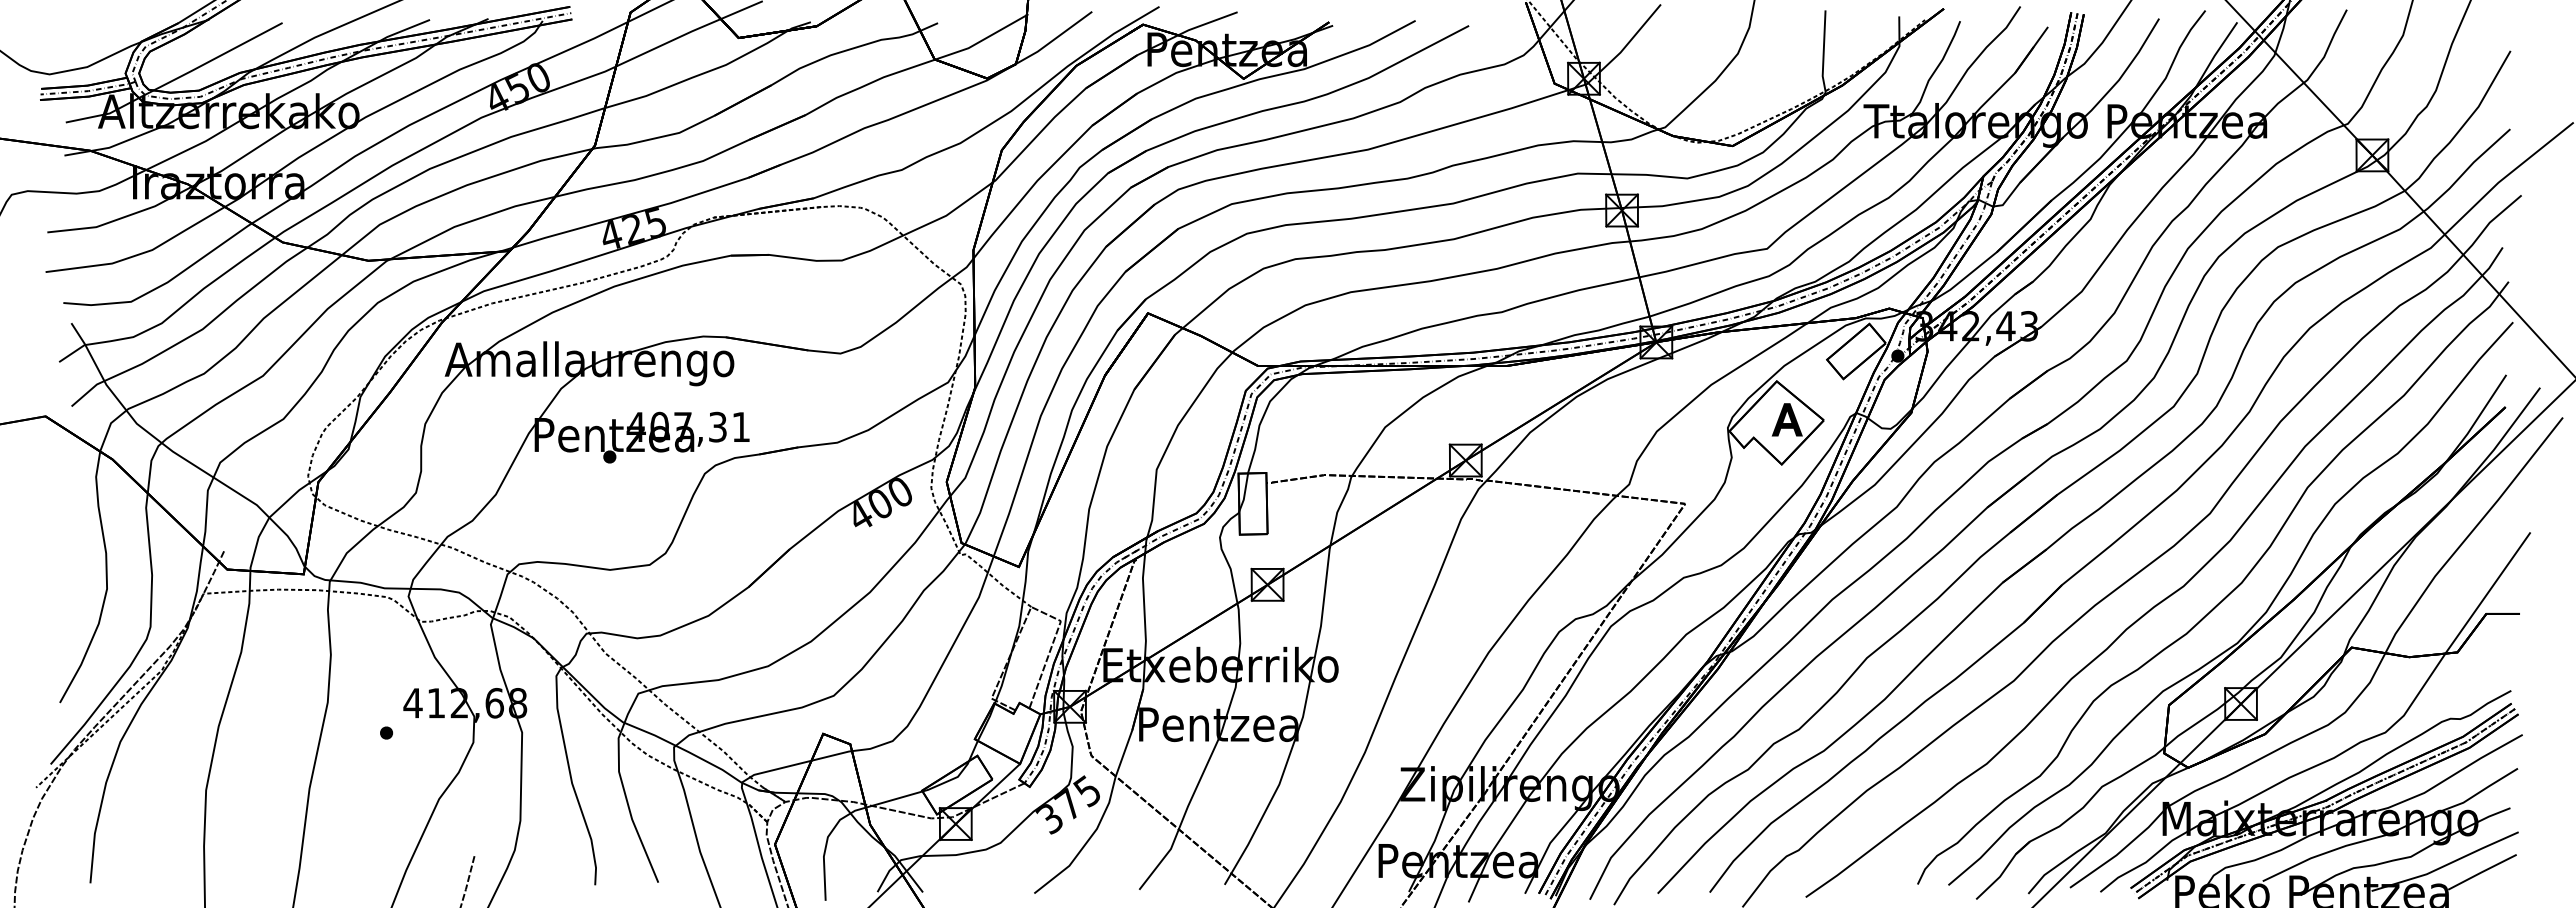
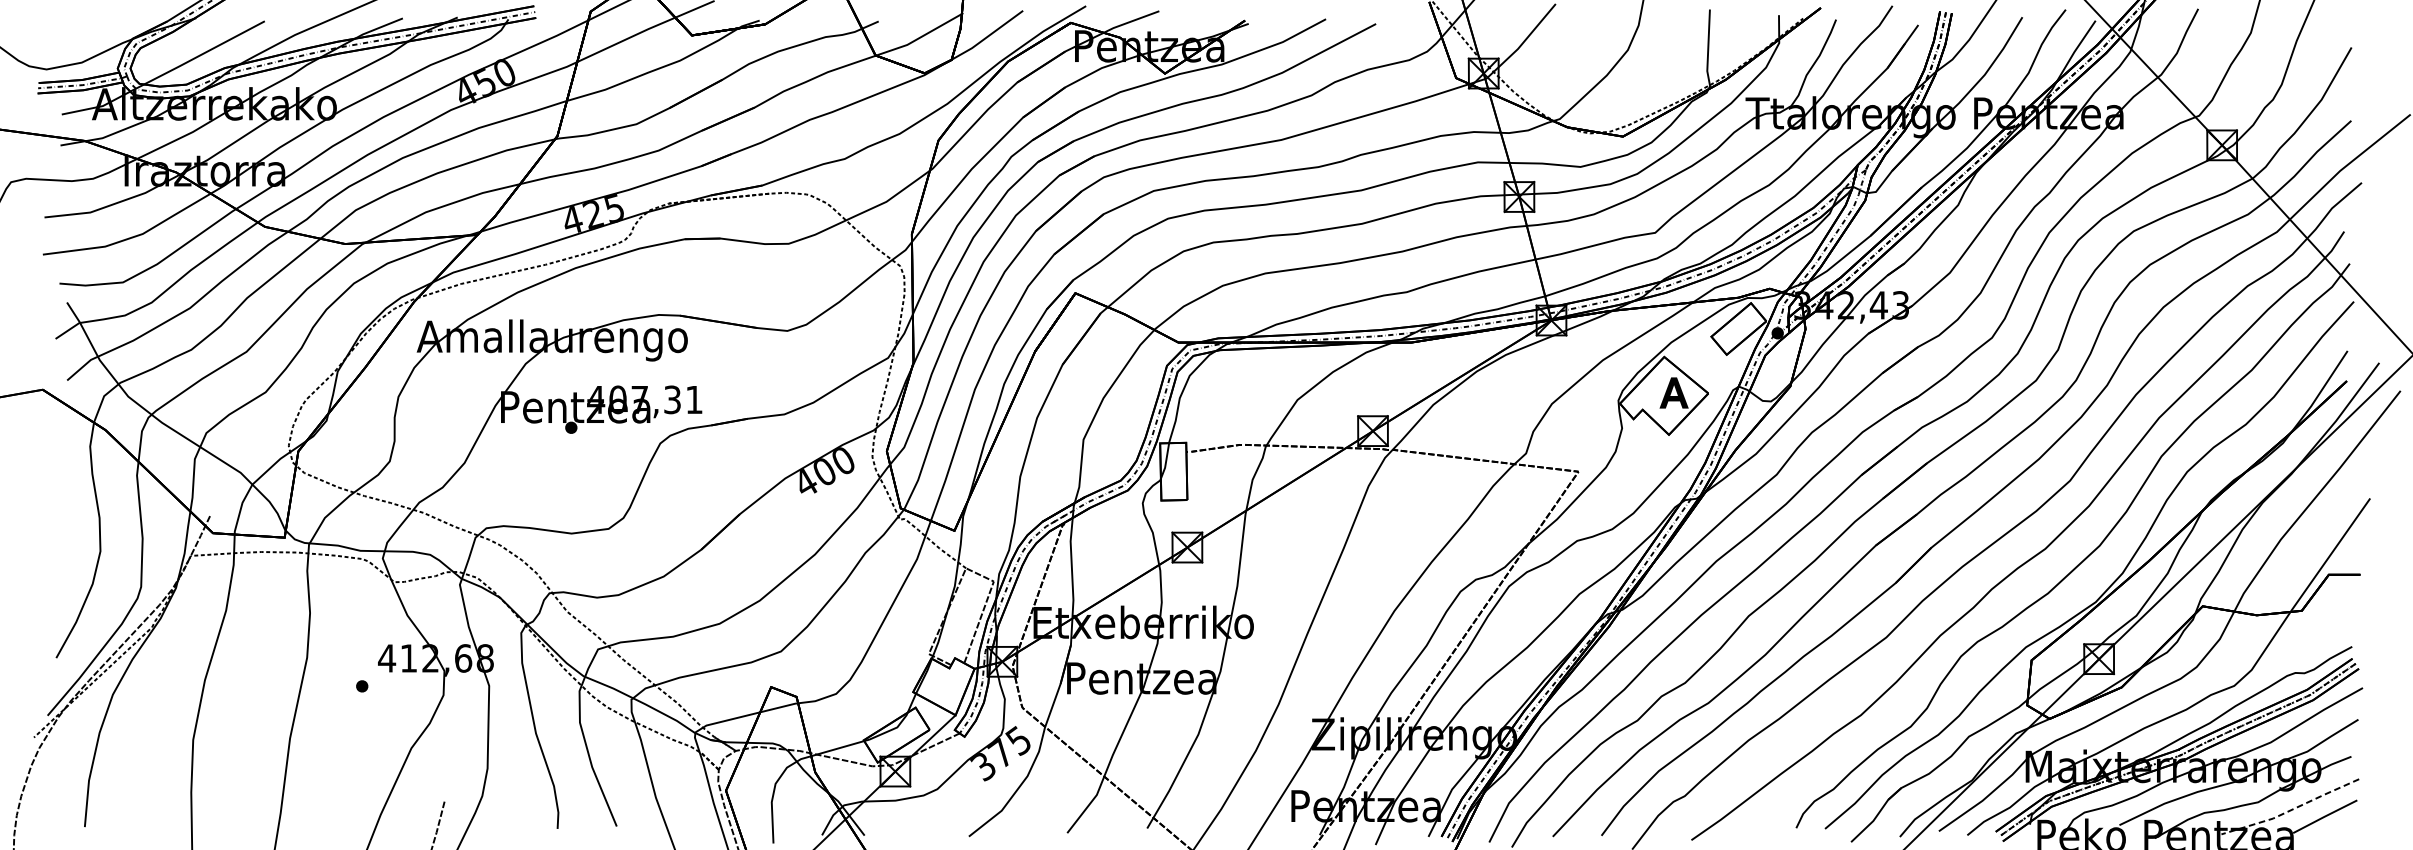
line: (2446, 865) -> (2291, 810), solid -> dashed

